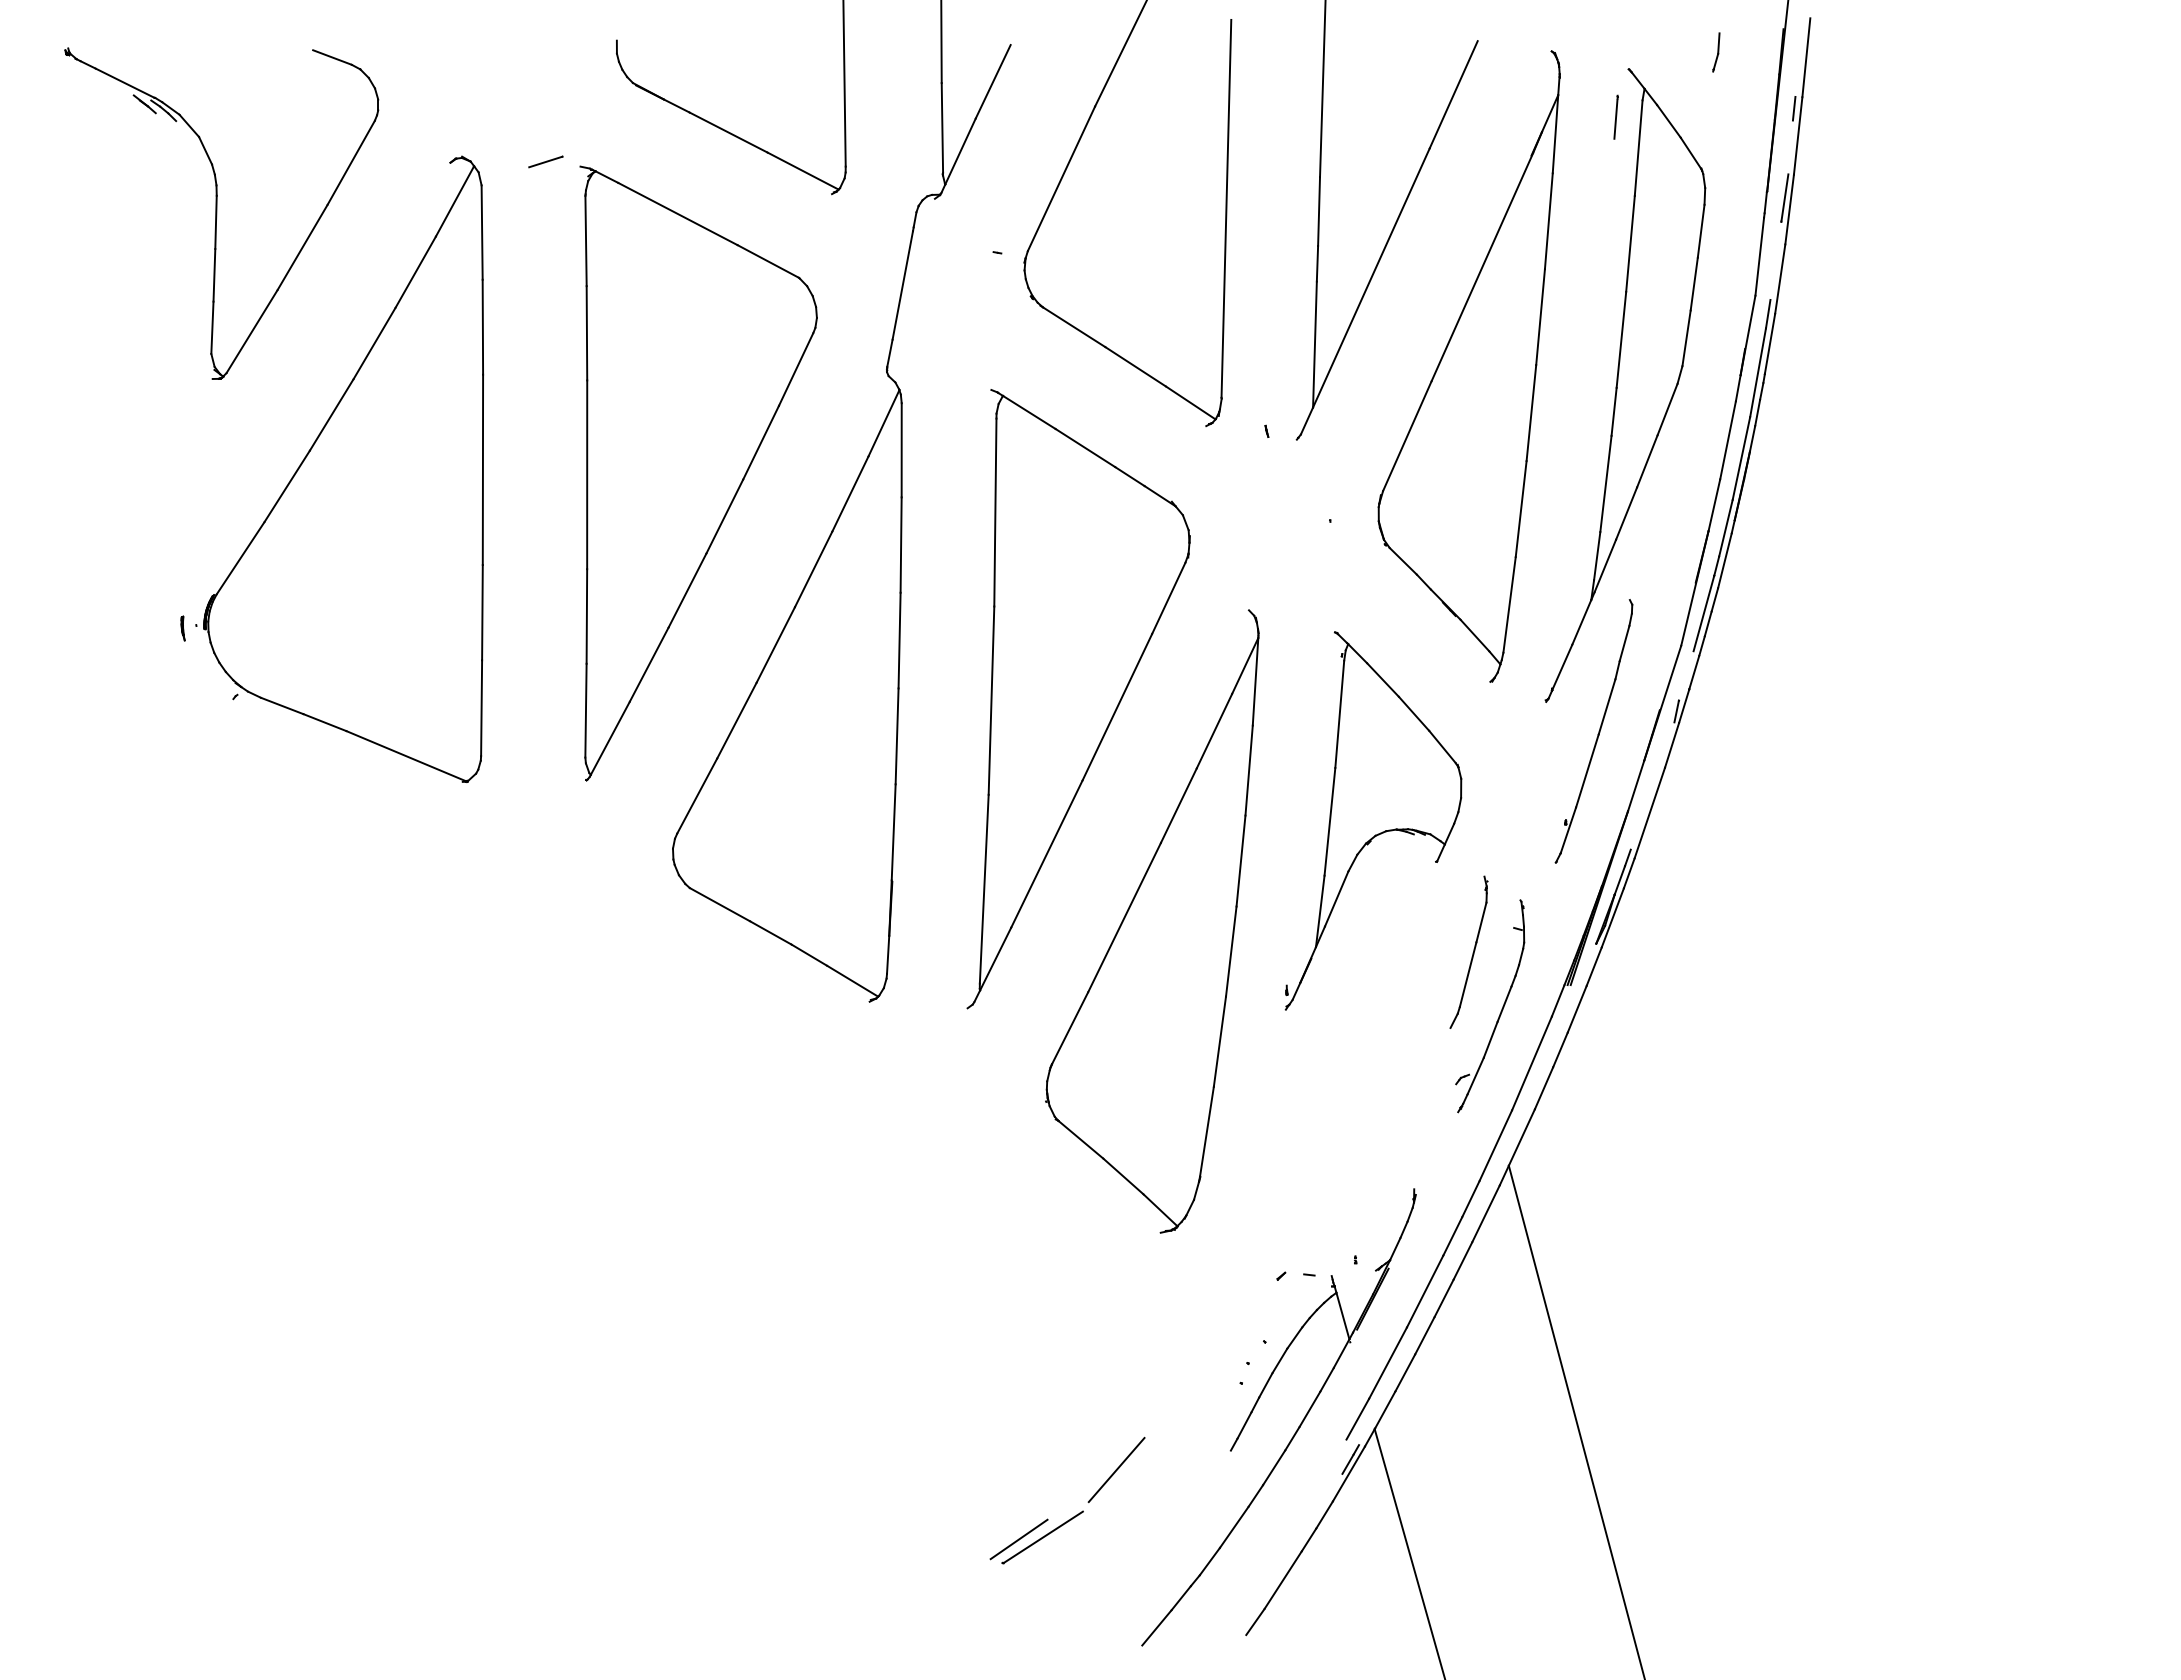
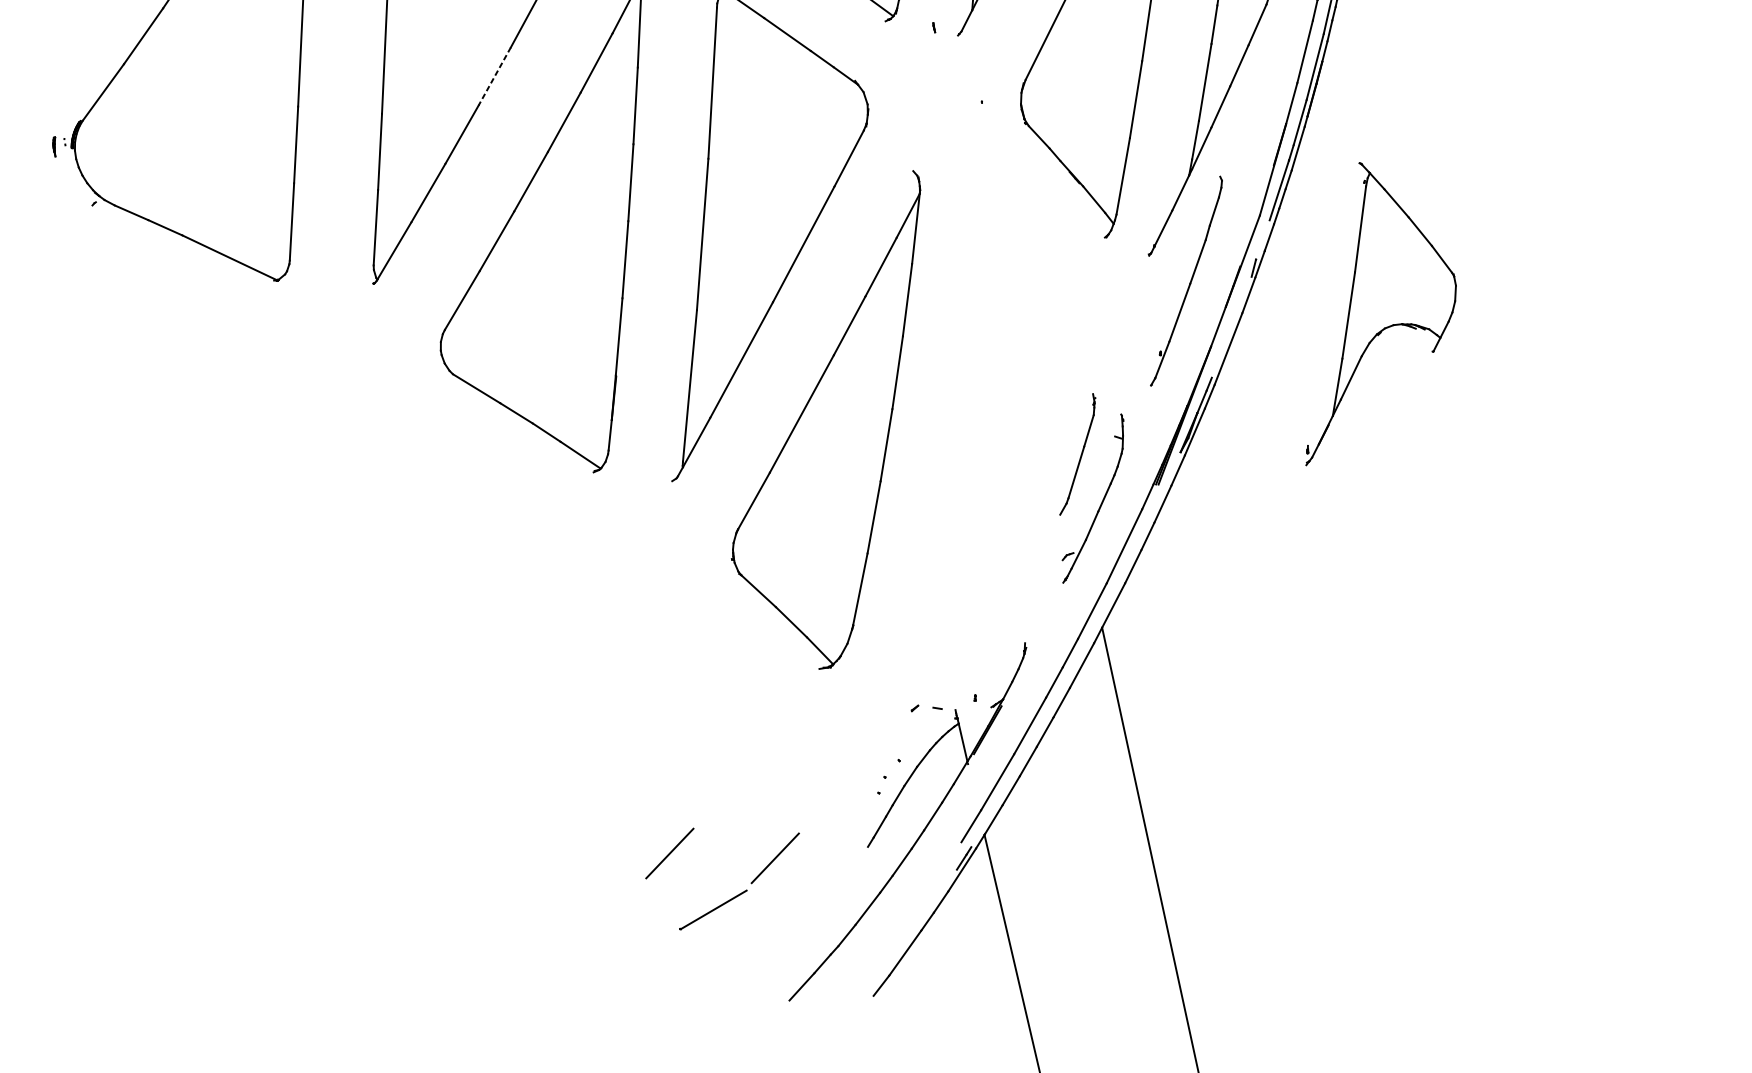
line: (724, 517) -> (494, 77), solid -> dashed
part: (1373, 820) -> (1383, 316), moved
line: (985, 1469) -> (669, 853), added
line: (1018, 1539) -> (693, 910), removed

